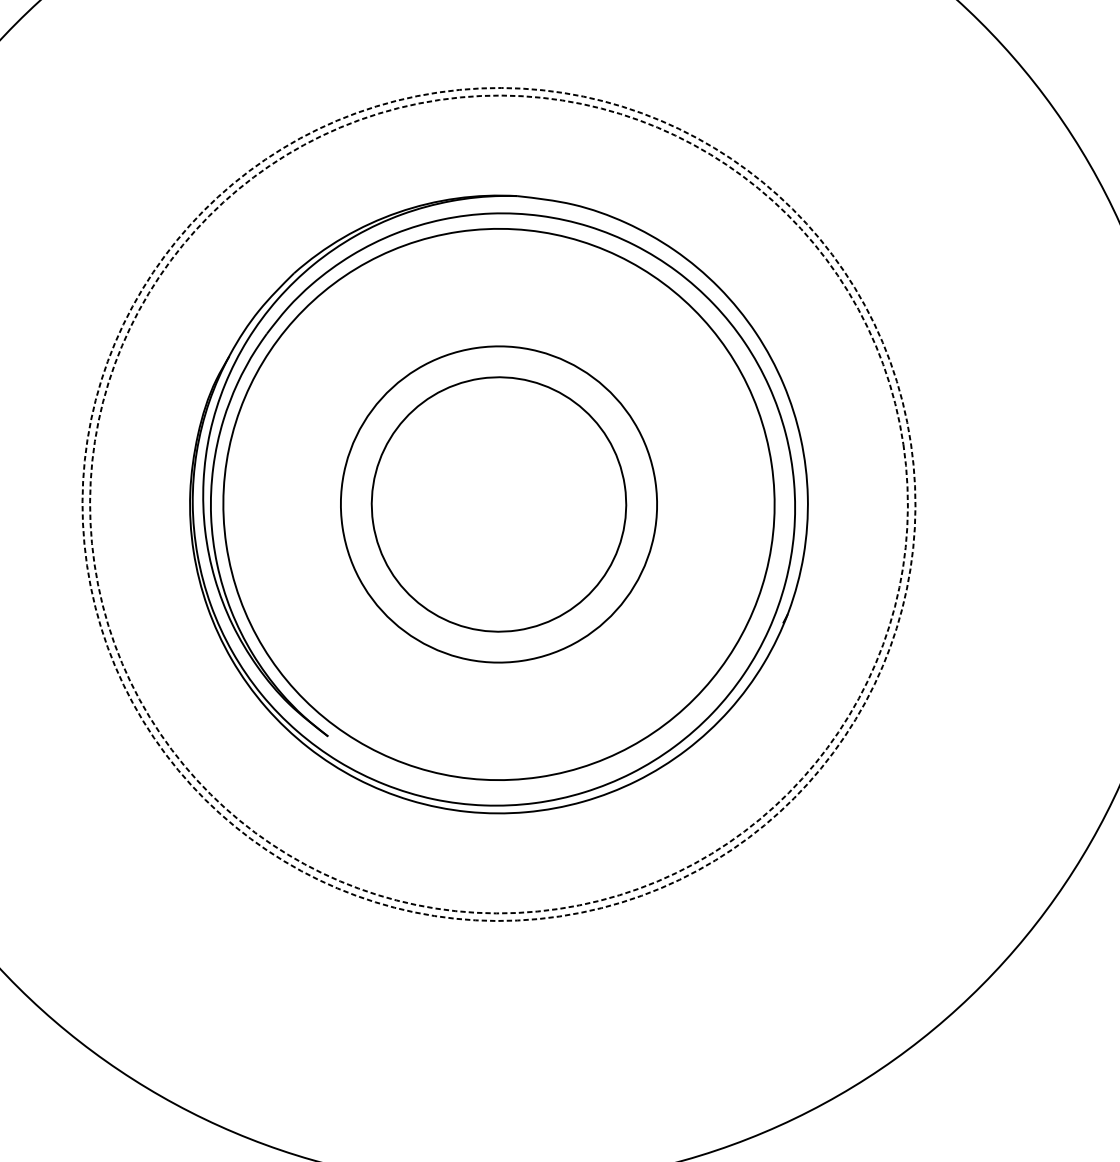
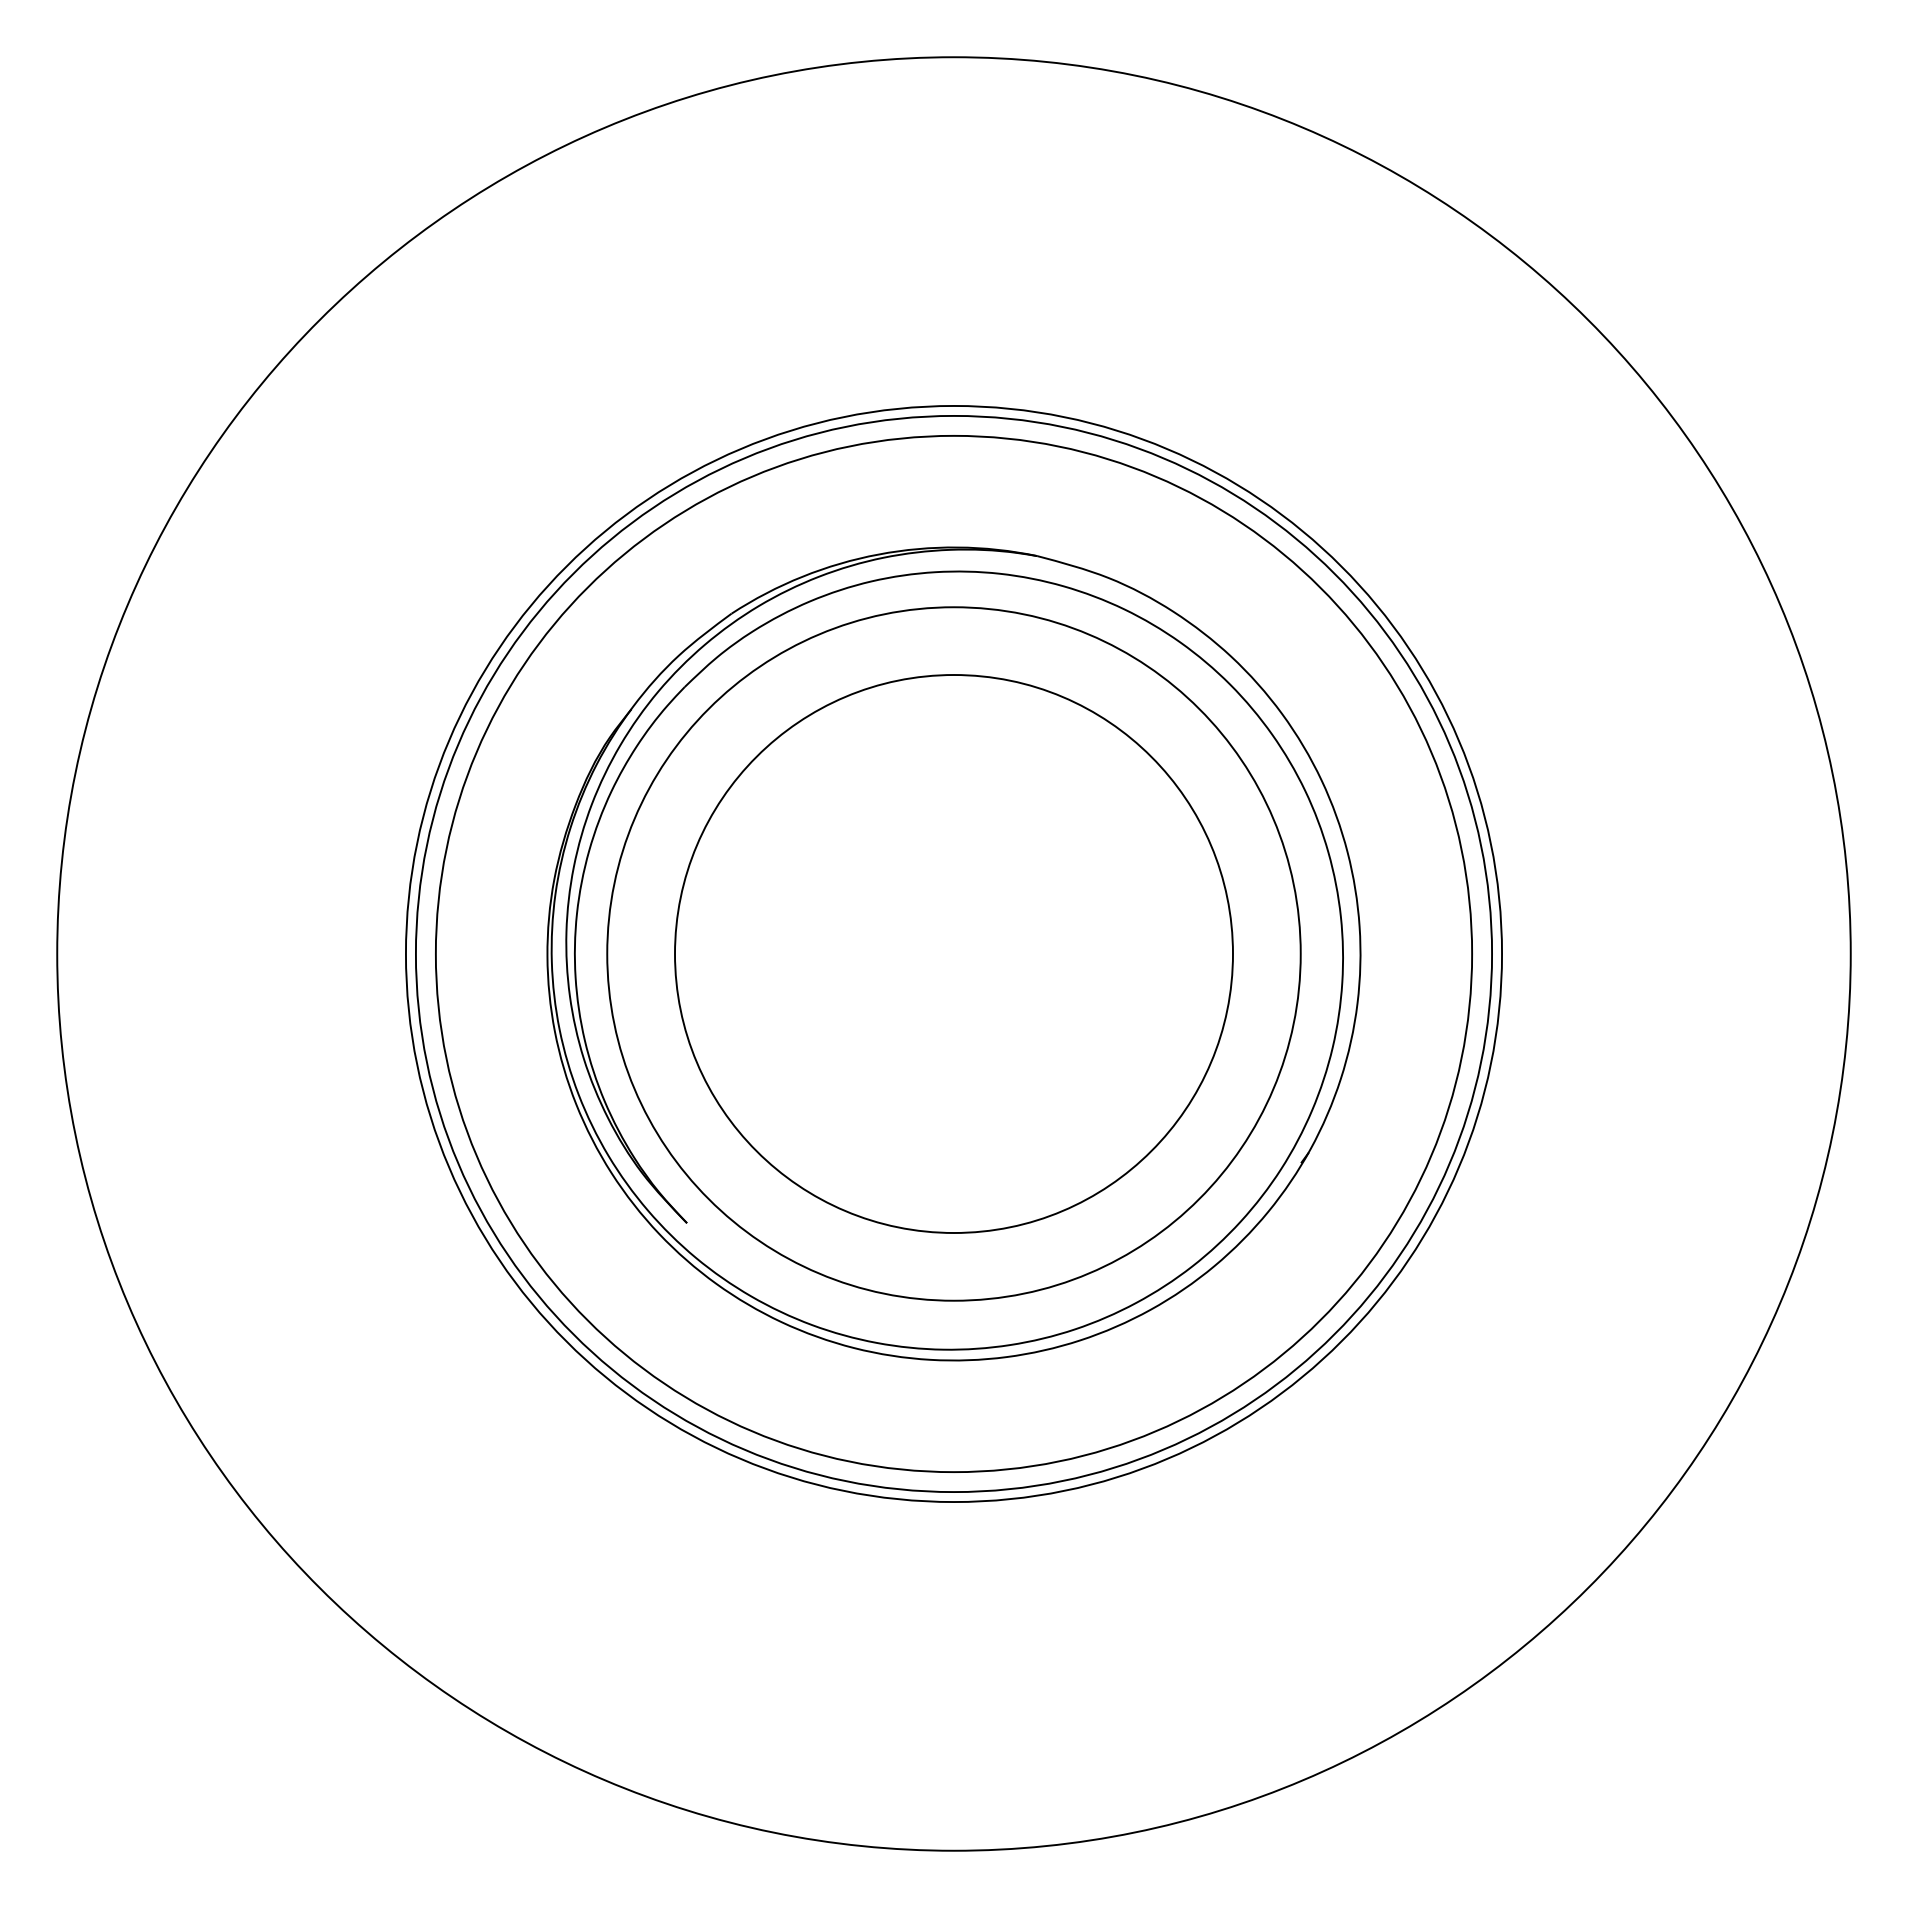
circle: (498, 504) -> (953, 953), dashed -> solid
circle: (498, 504) -> (953, 953), dashed -> solid
circle: (498, 504) -> (953, 953), size x1.43
circle: (498, 504) -> (953, 953), size x1.67
circle: (498, 504) -> (953, 954), size x1.67

